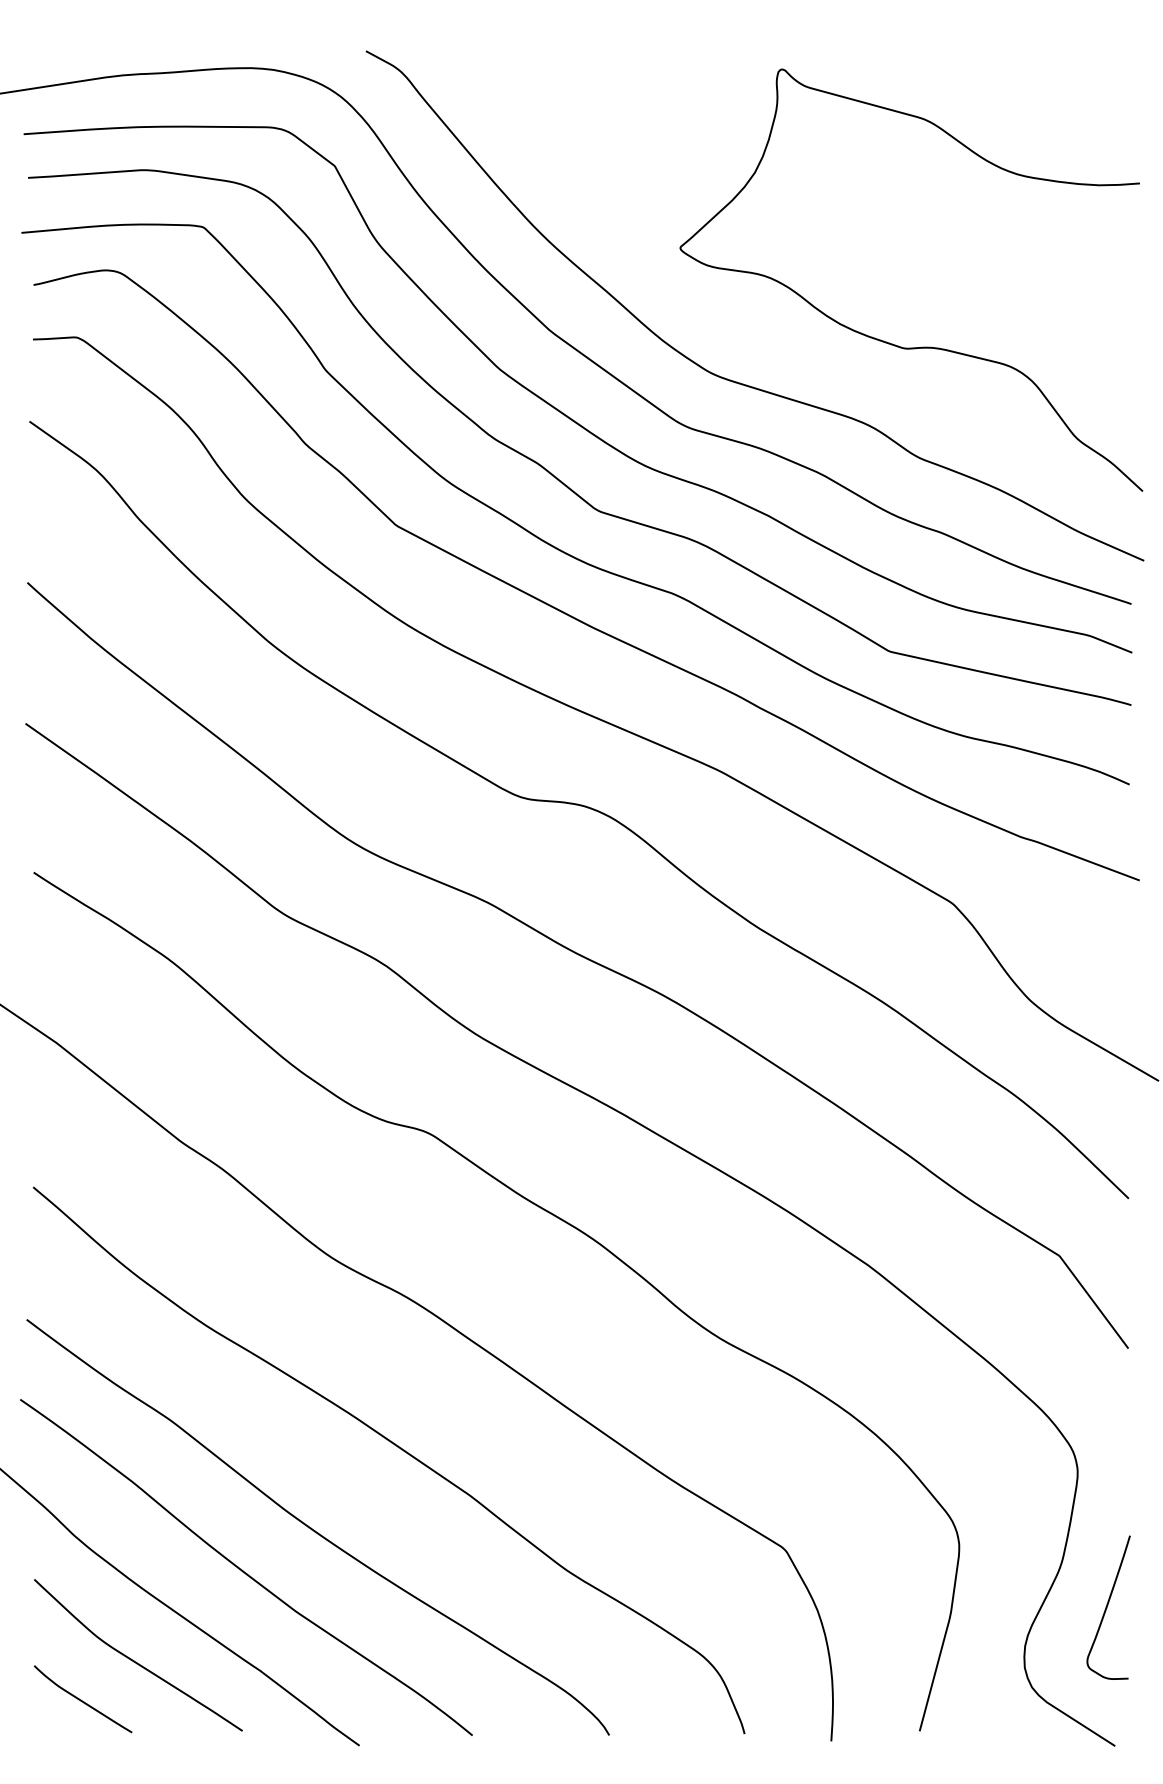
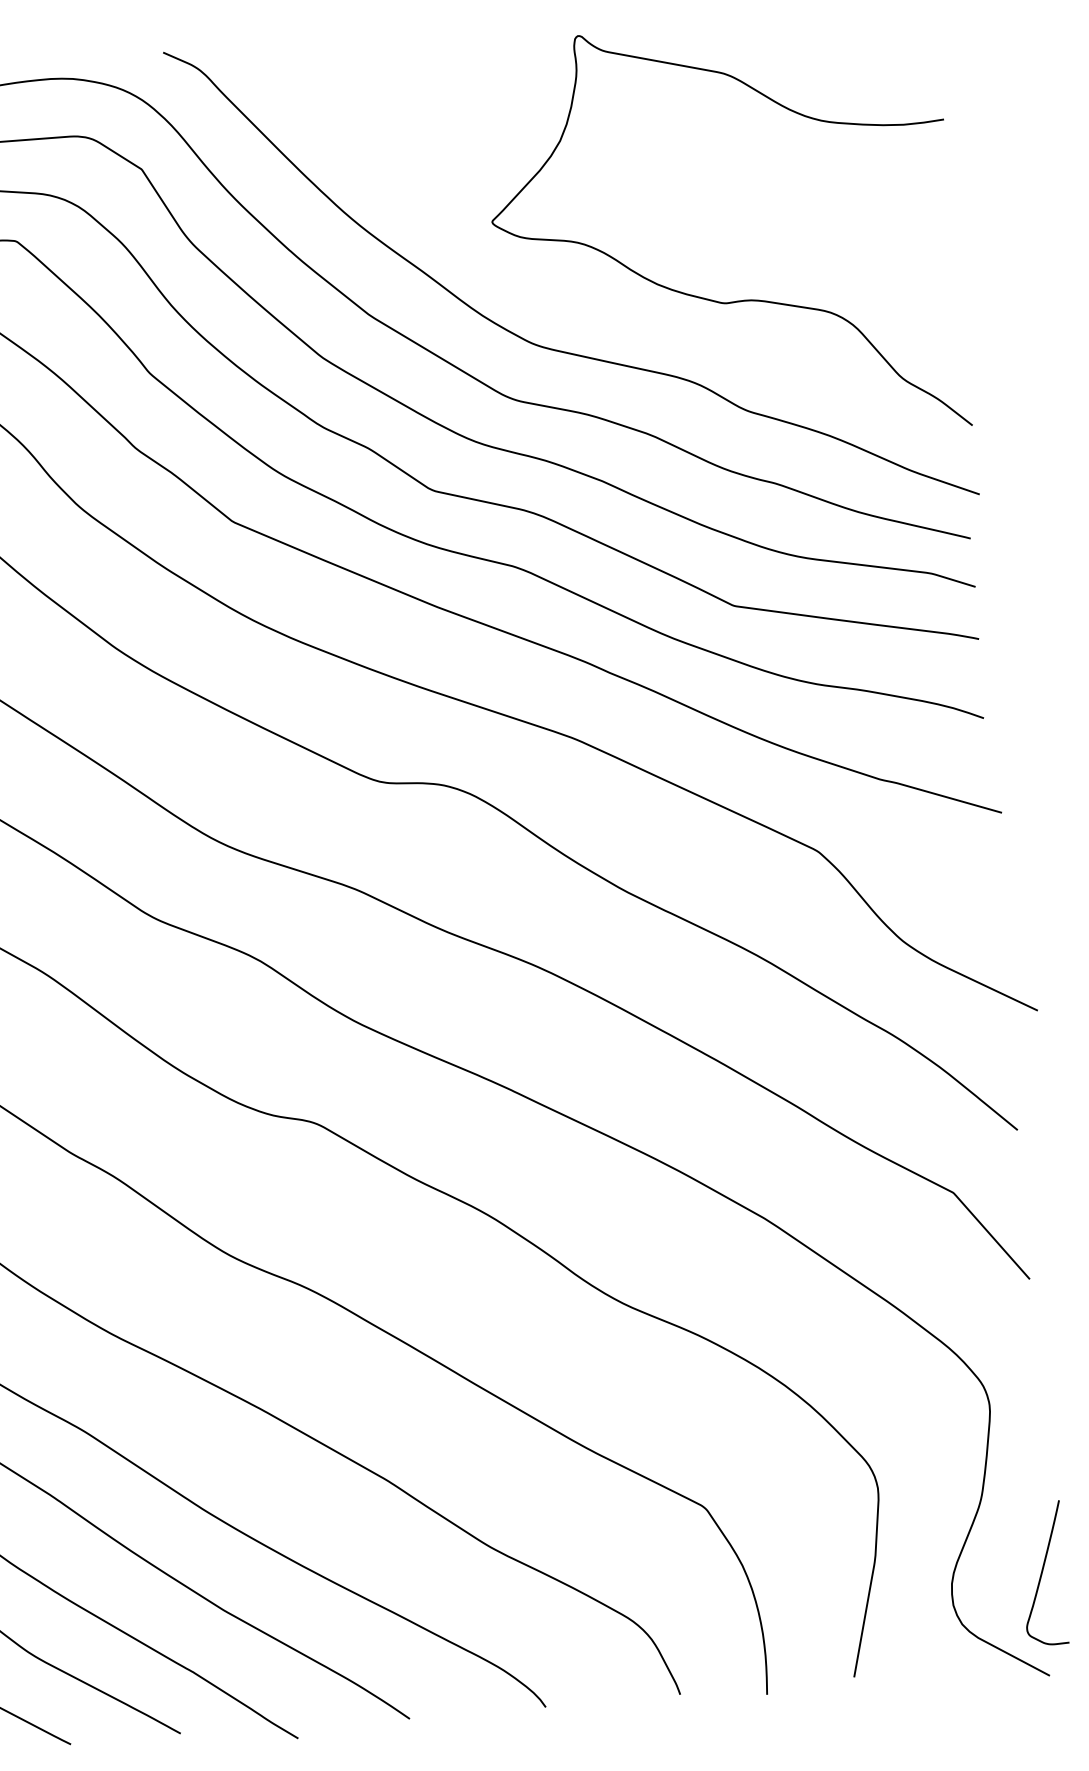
curve: (1107, 1607) -> (1042, 1573), moved

